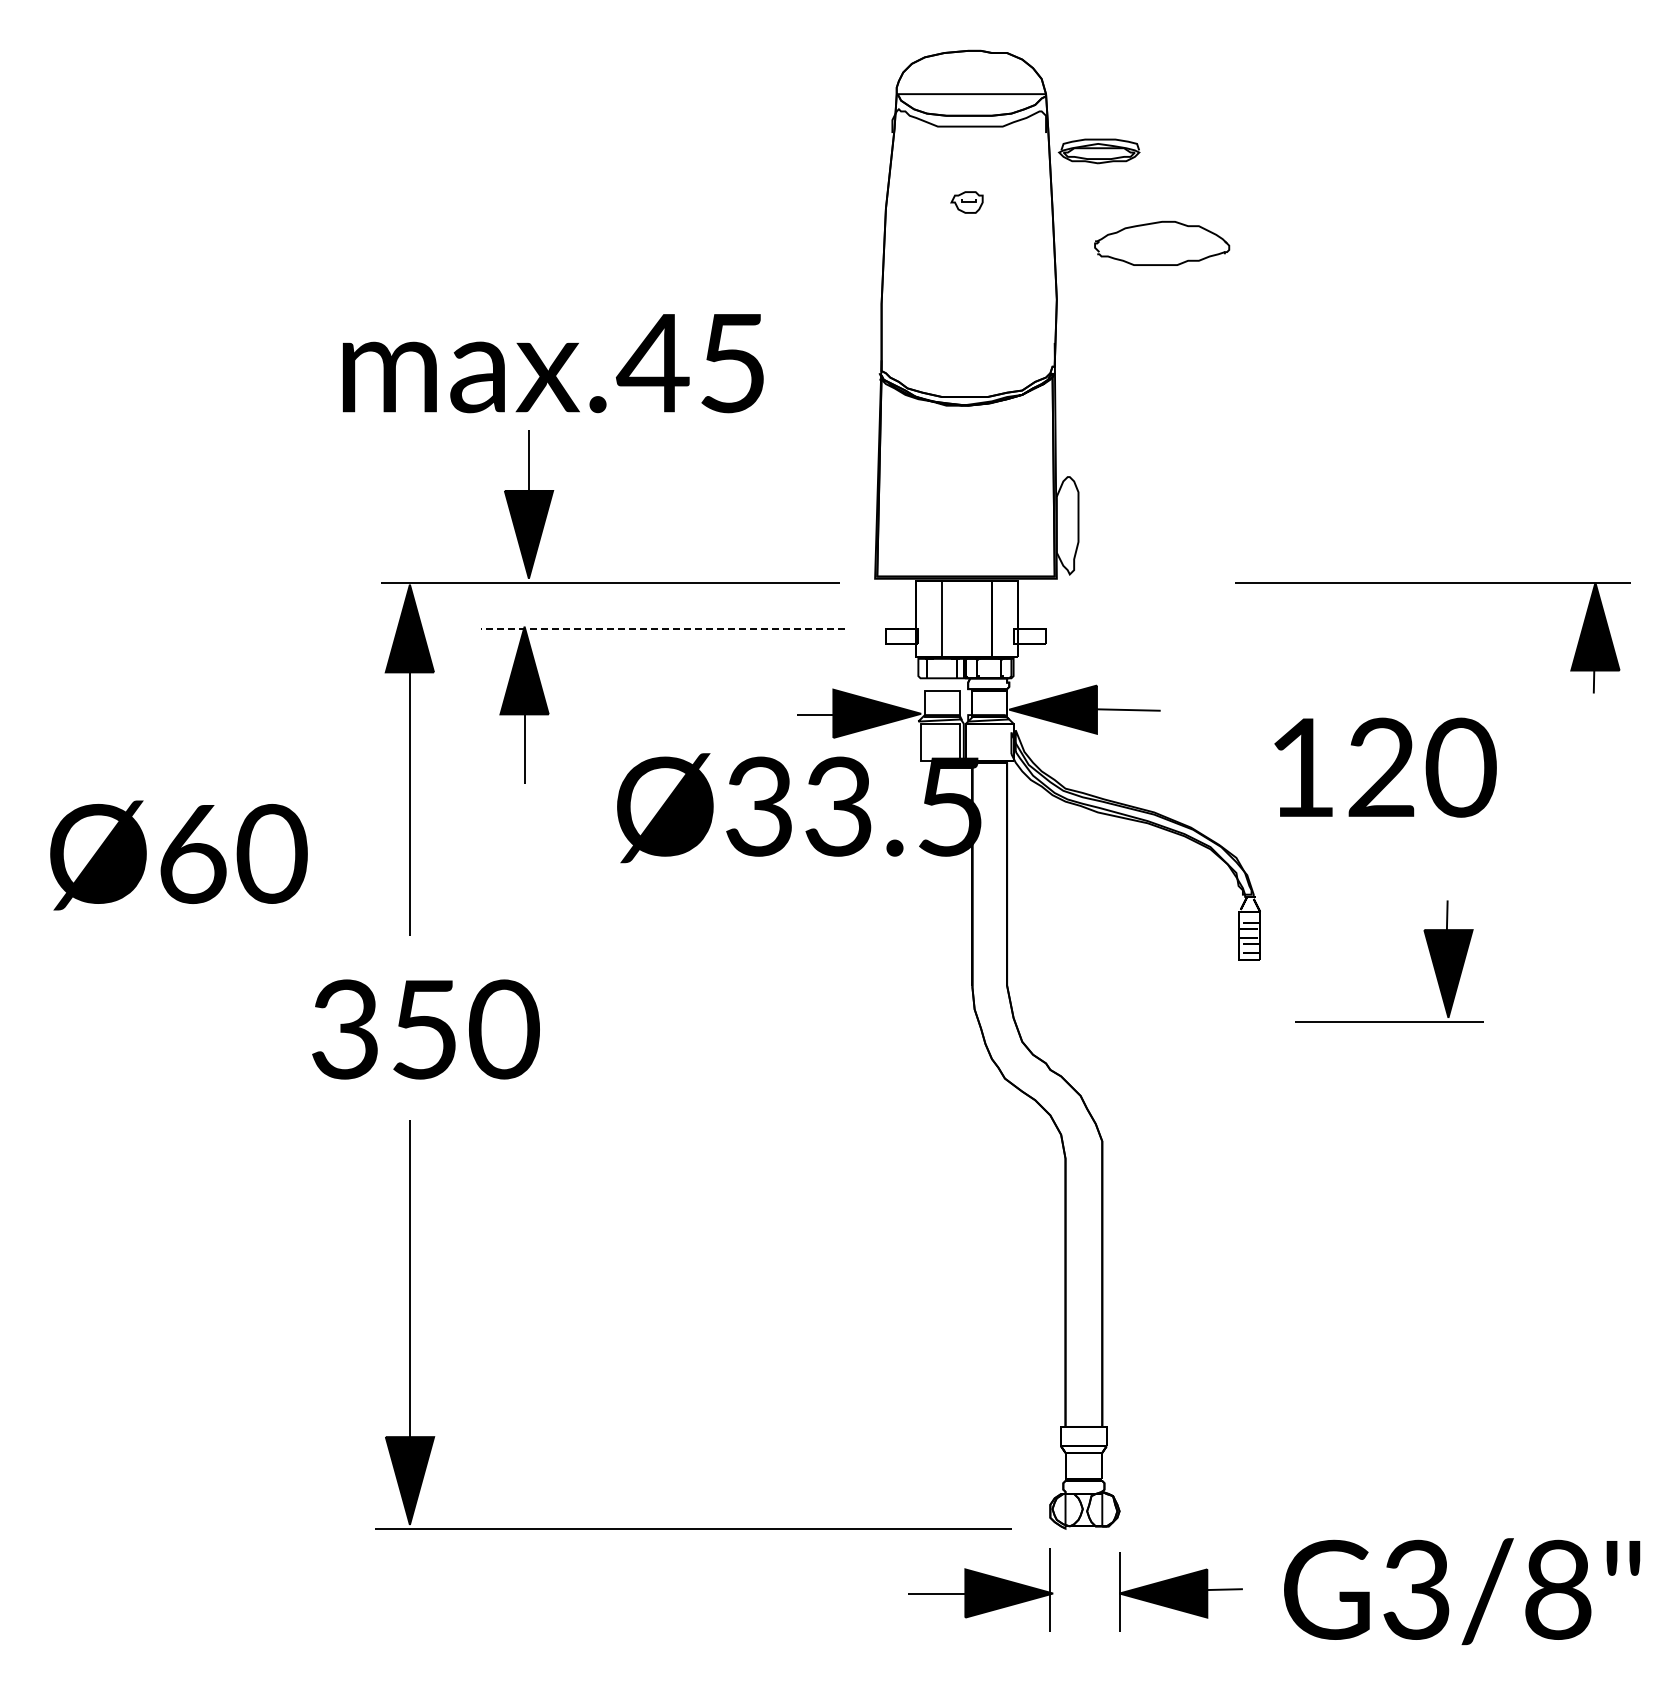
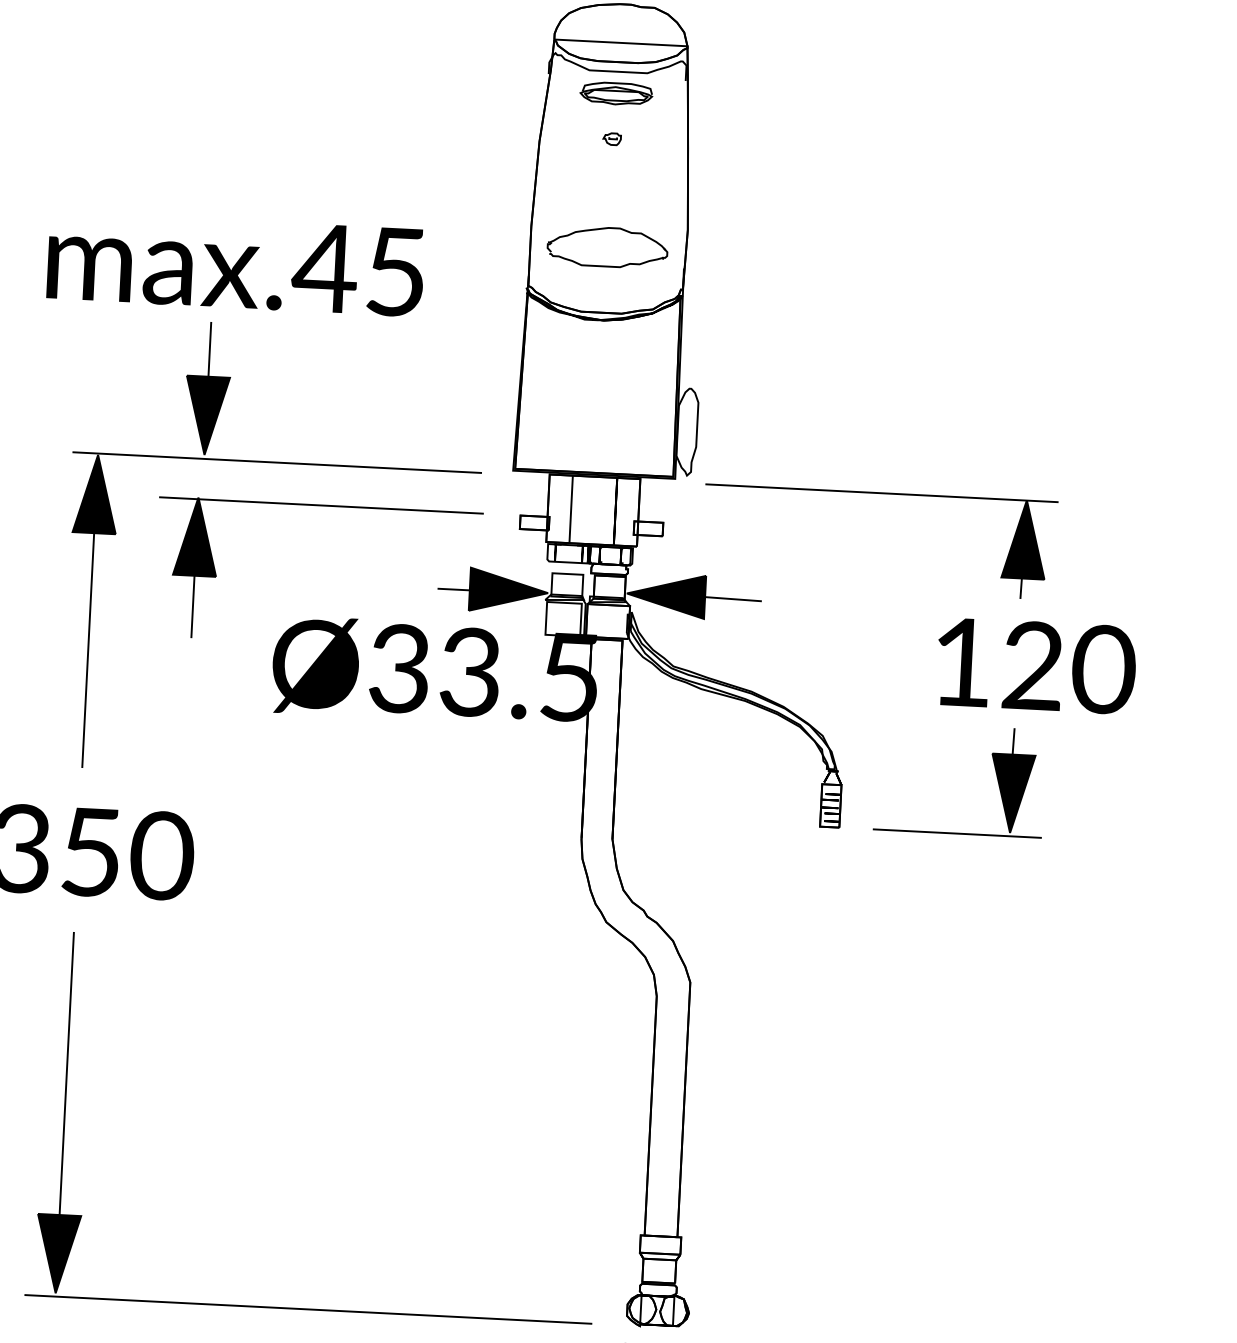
part: (1098, 151) -> (615, 93), moved
part: (966, 201) -> (611, 138), size x0.62
part: (1162, 242) -> (608, 246), moved
part: (1432, 583) -> (881, 493), moved
line: (662, 628) -> (321, 505), dashed -> solid
text: (1385, 767) -> (1036, 665), moved
part: (1429, 953) -> (996, 774), moved

